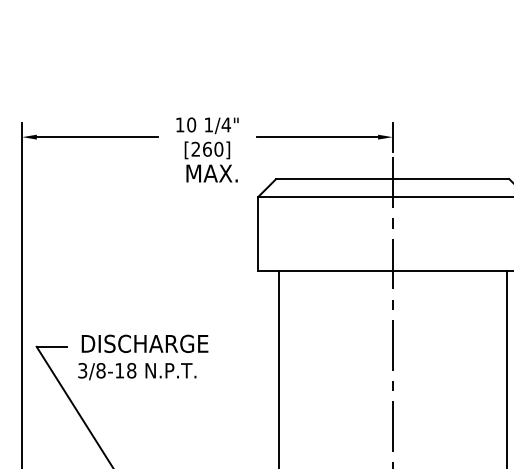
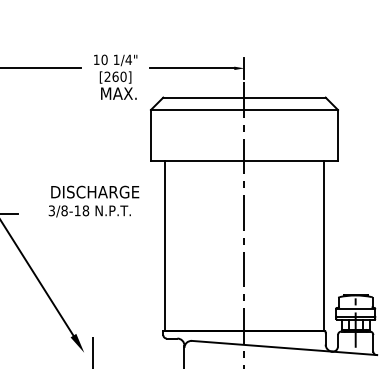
text: (142, 357) -> (93, 201), moved

